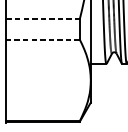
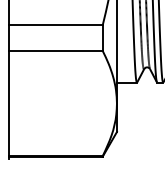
line: (43, 19) -> (56, 25), dashed -> solid
line: (42, 39) -> (55, 51), dashed -> solid

